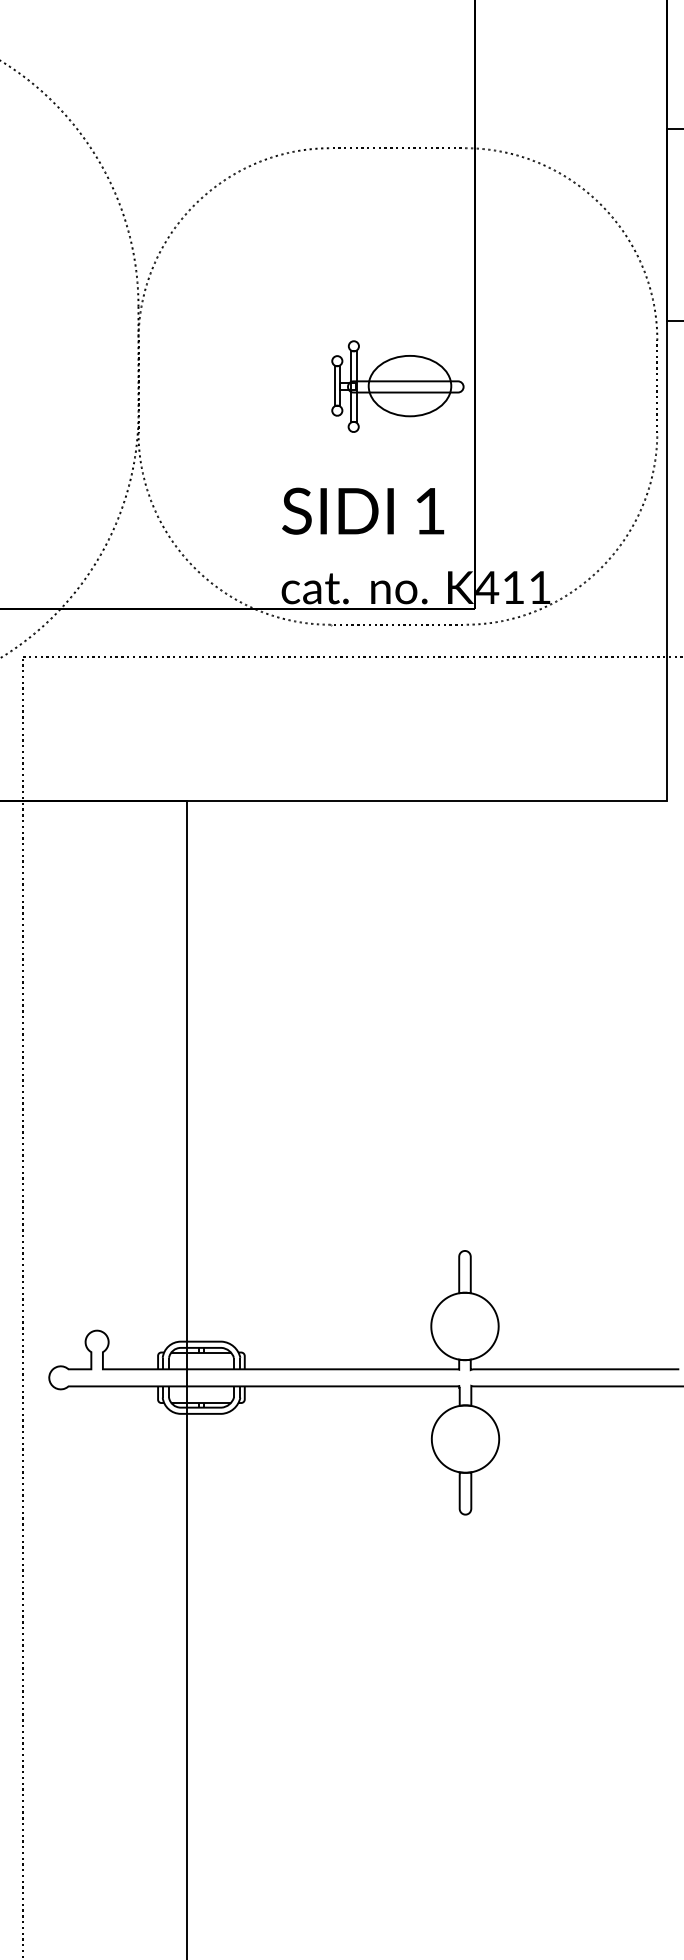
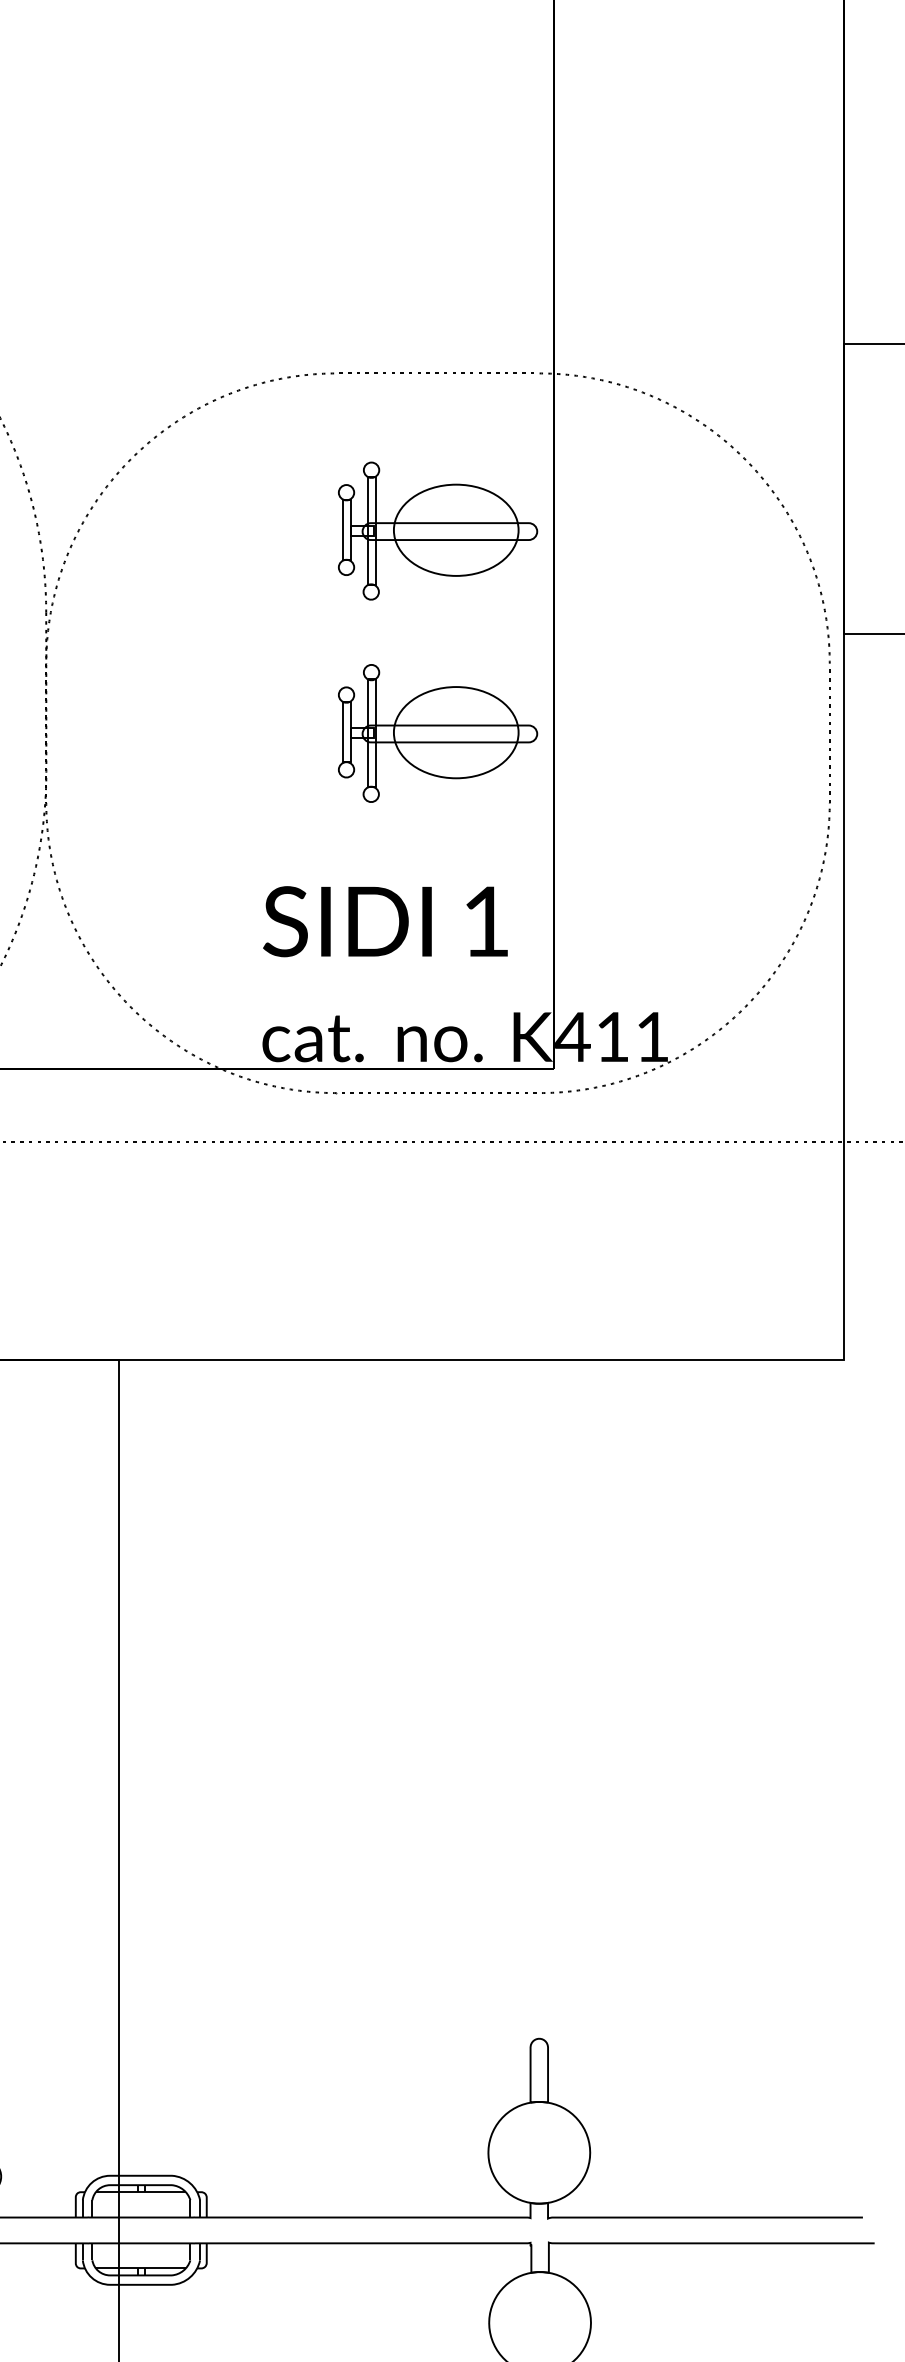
part: (397, 252) -> (437, 530), added

